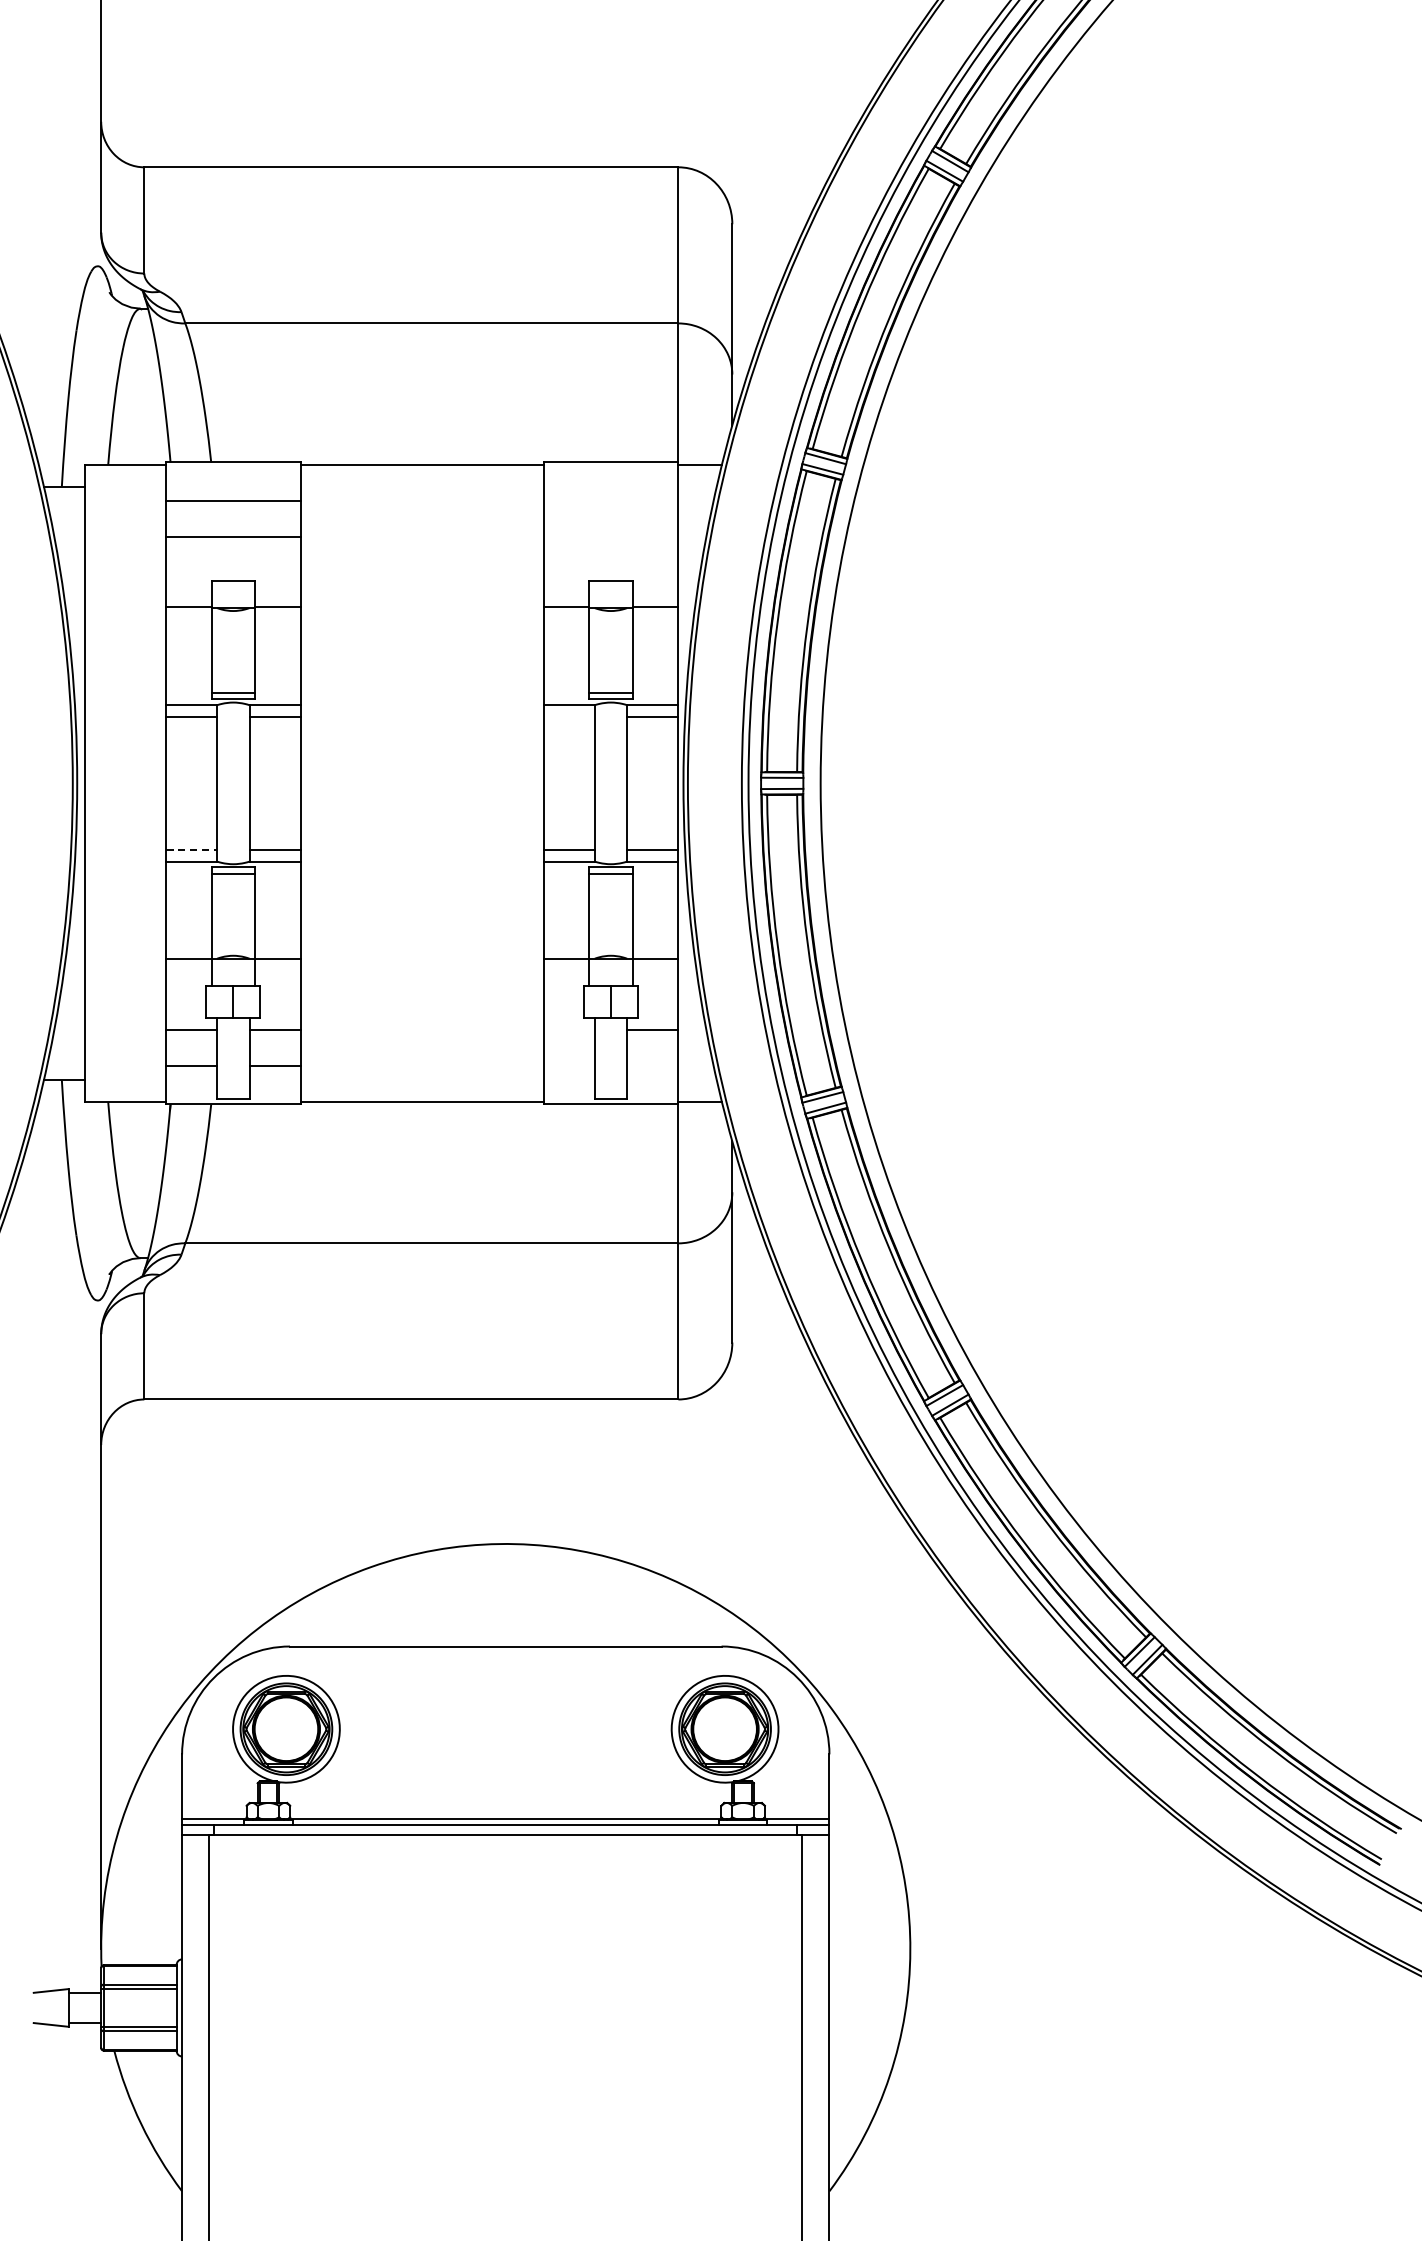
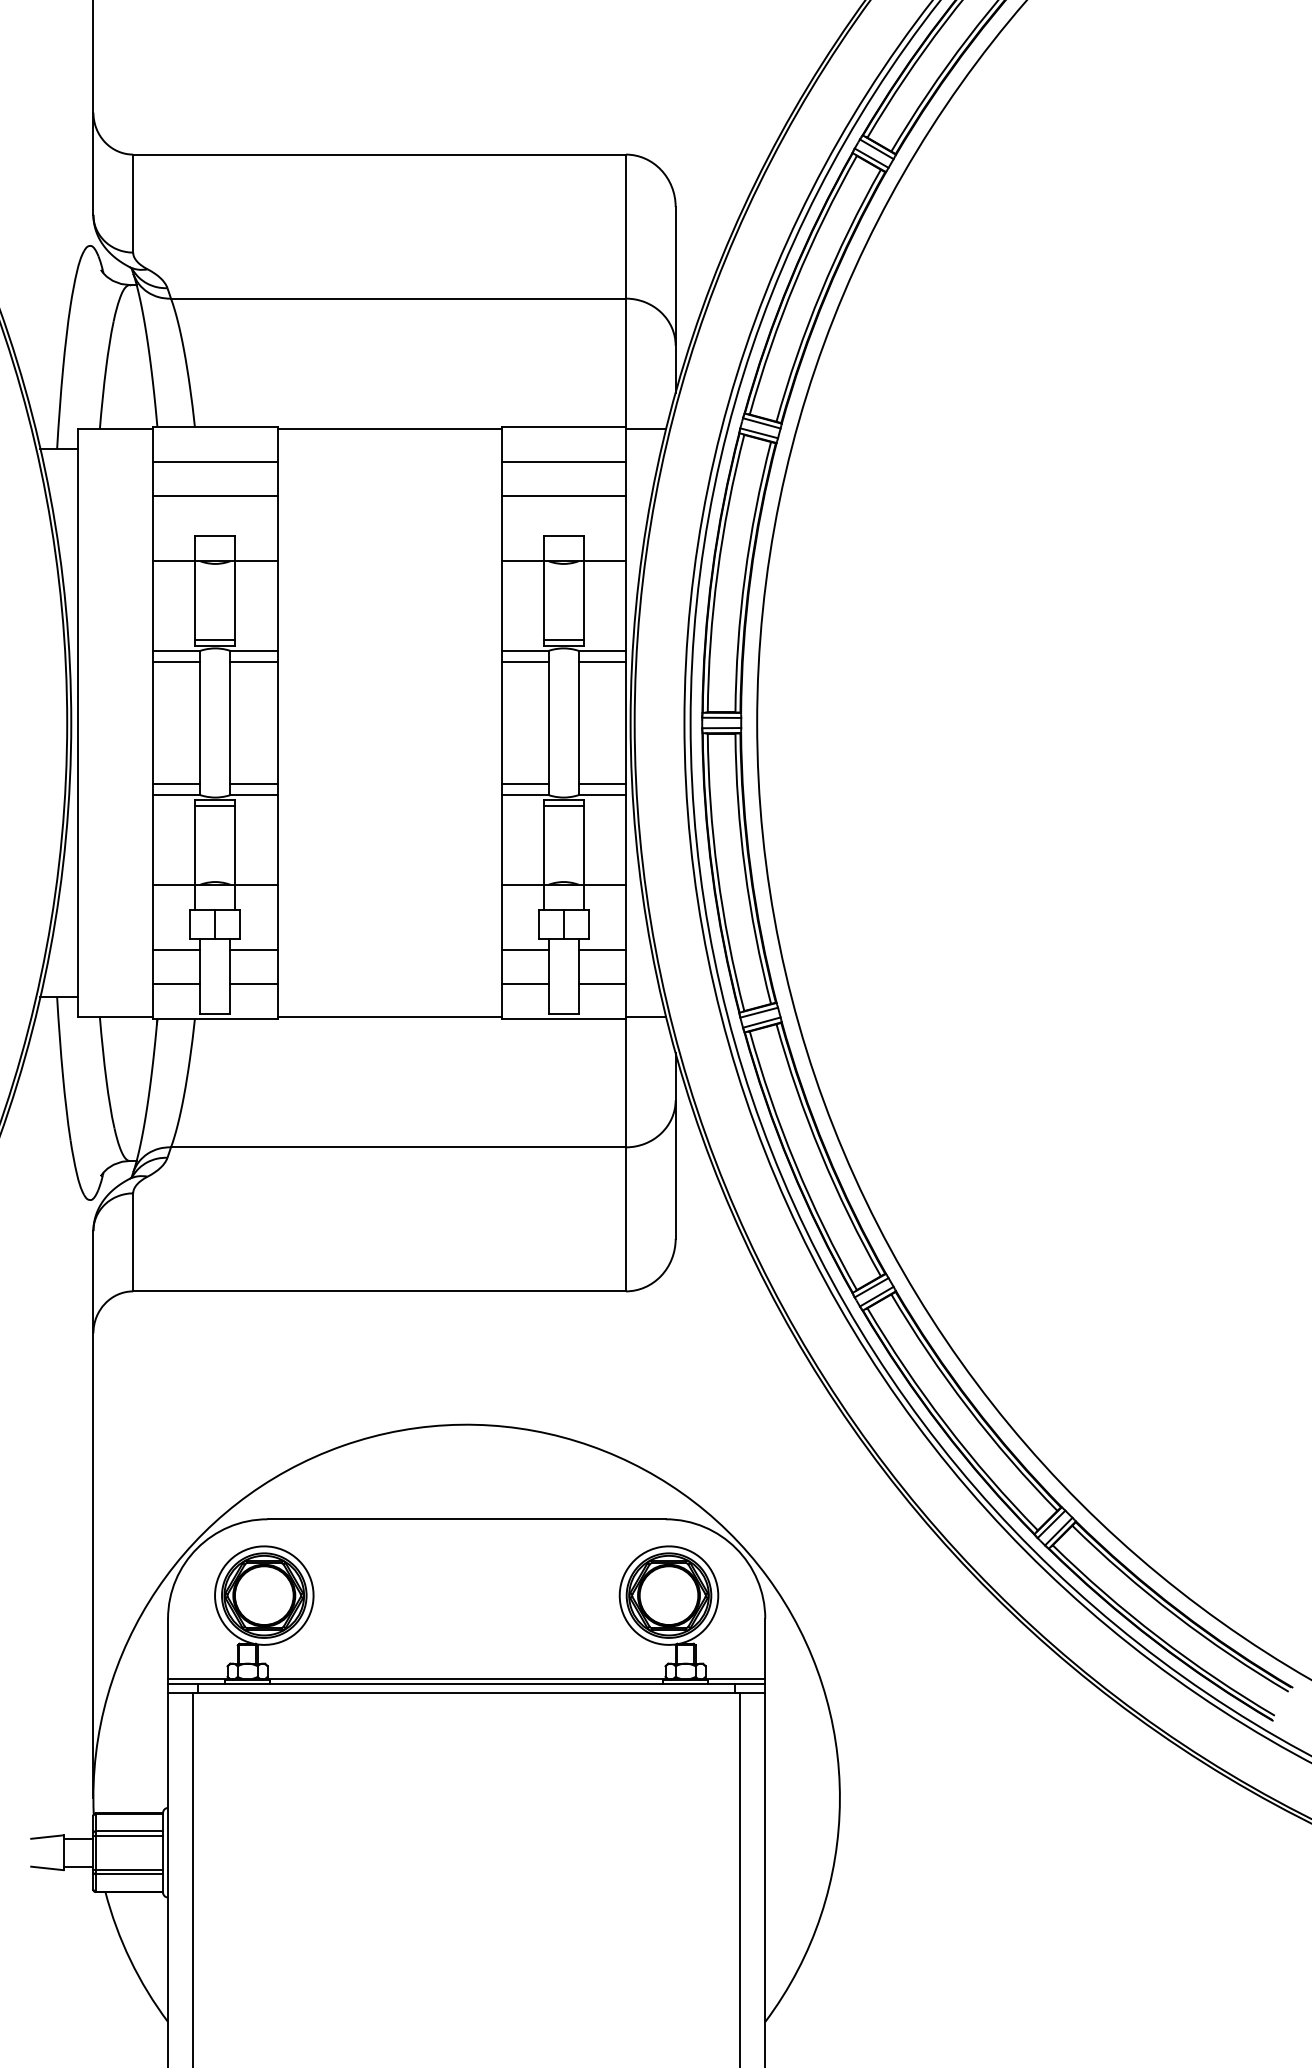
line: (610, 501) -> (563, 462), added
line: (610, 536) -> (563, 495), added
line: (568, 716) -> (524, 661), added
line: (191, 850) -> (176, 784), dashed -> solid
line: (568, 1029) -> (524, 950), added
line: (568, 1065) -> (524, 983), added
line: (651, 1065) -> (601, 983), added

